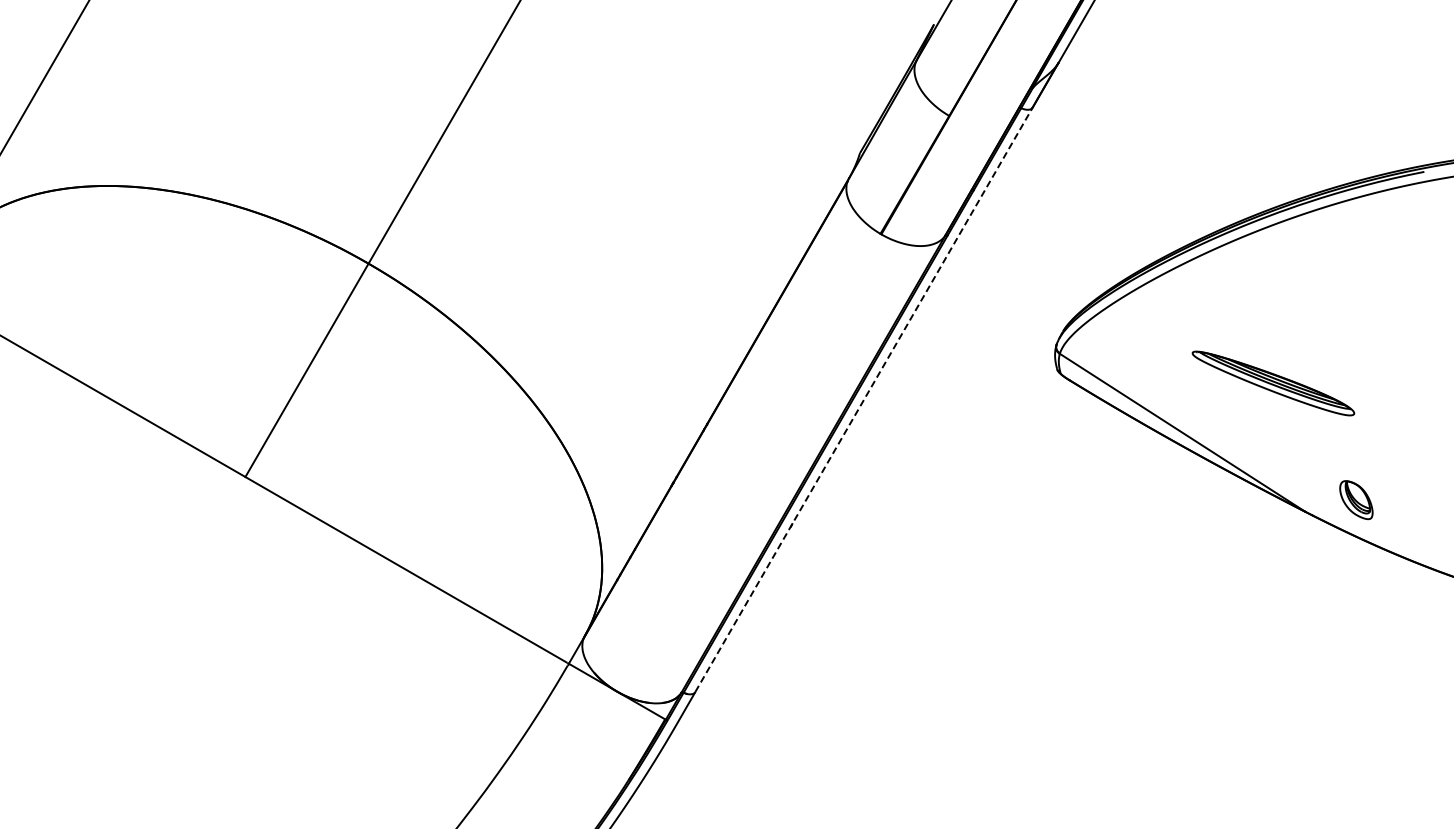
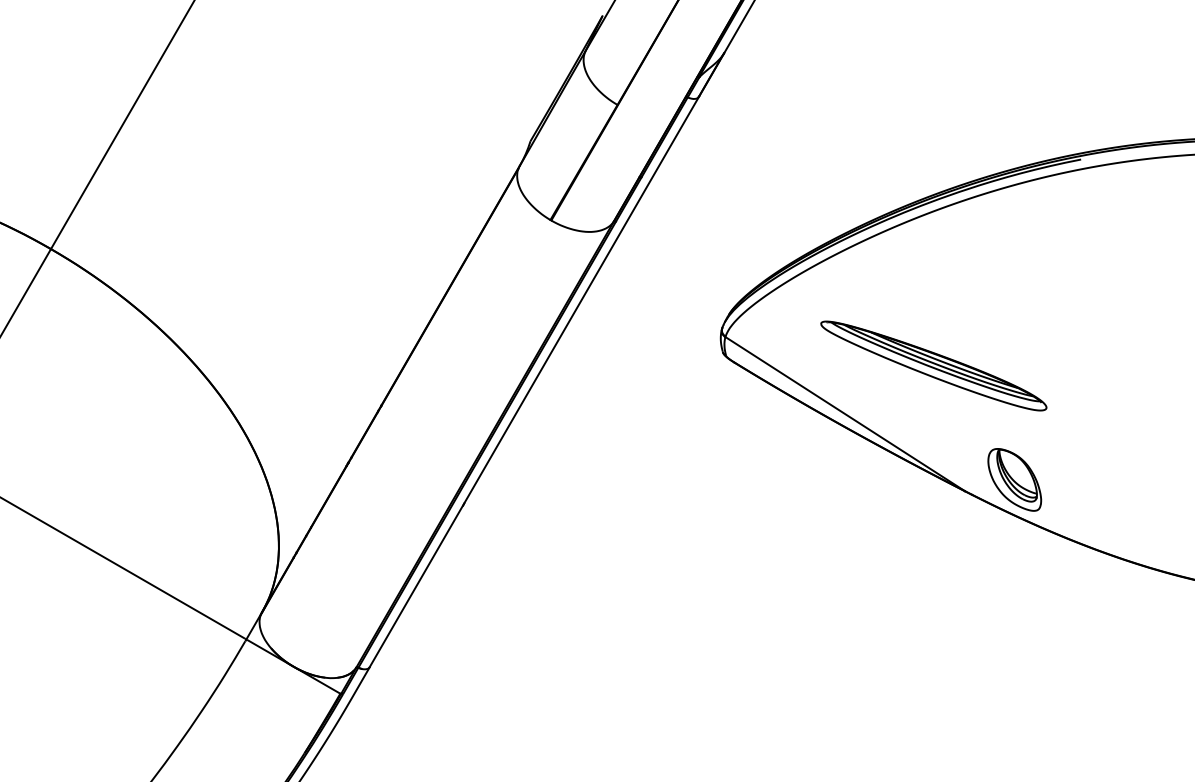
part: (1273, 383) -> (933, 366), size x1.43
line: (864, 399) -> (534, 381), dashed -> solid
part: (1356, 499) -> (1014, 479), size x1.67

